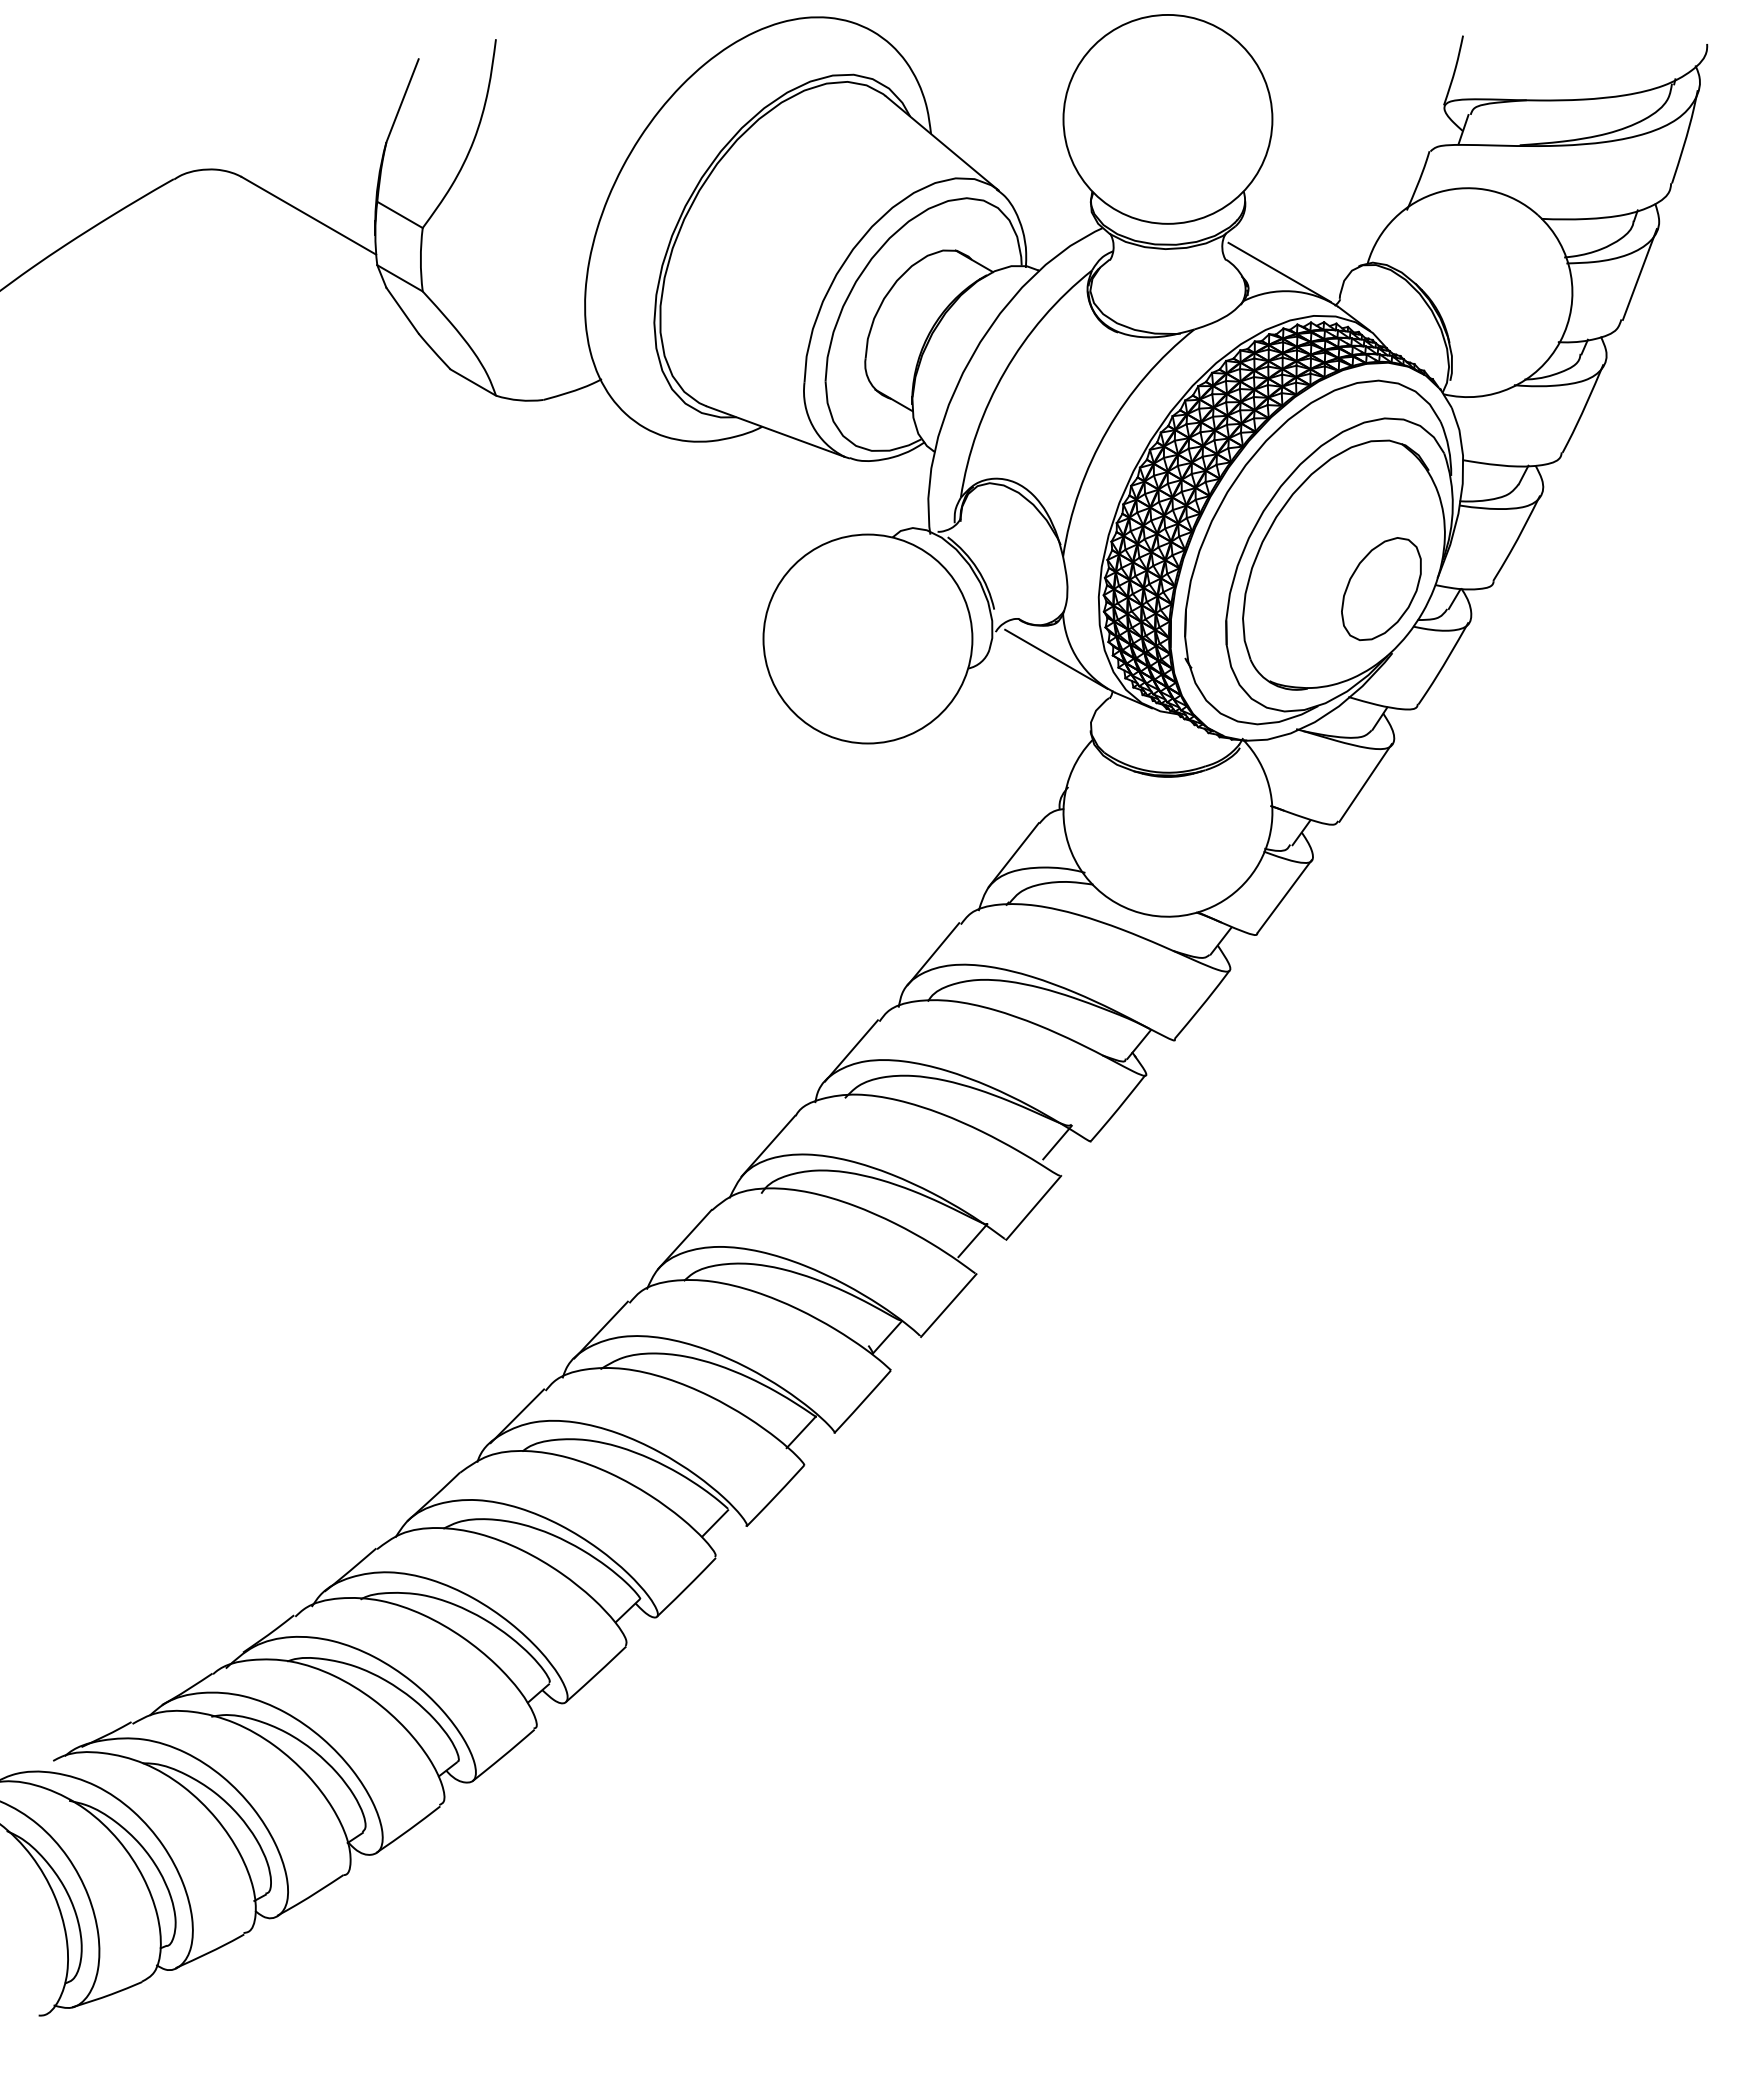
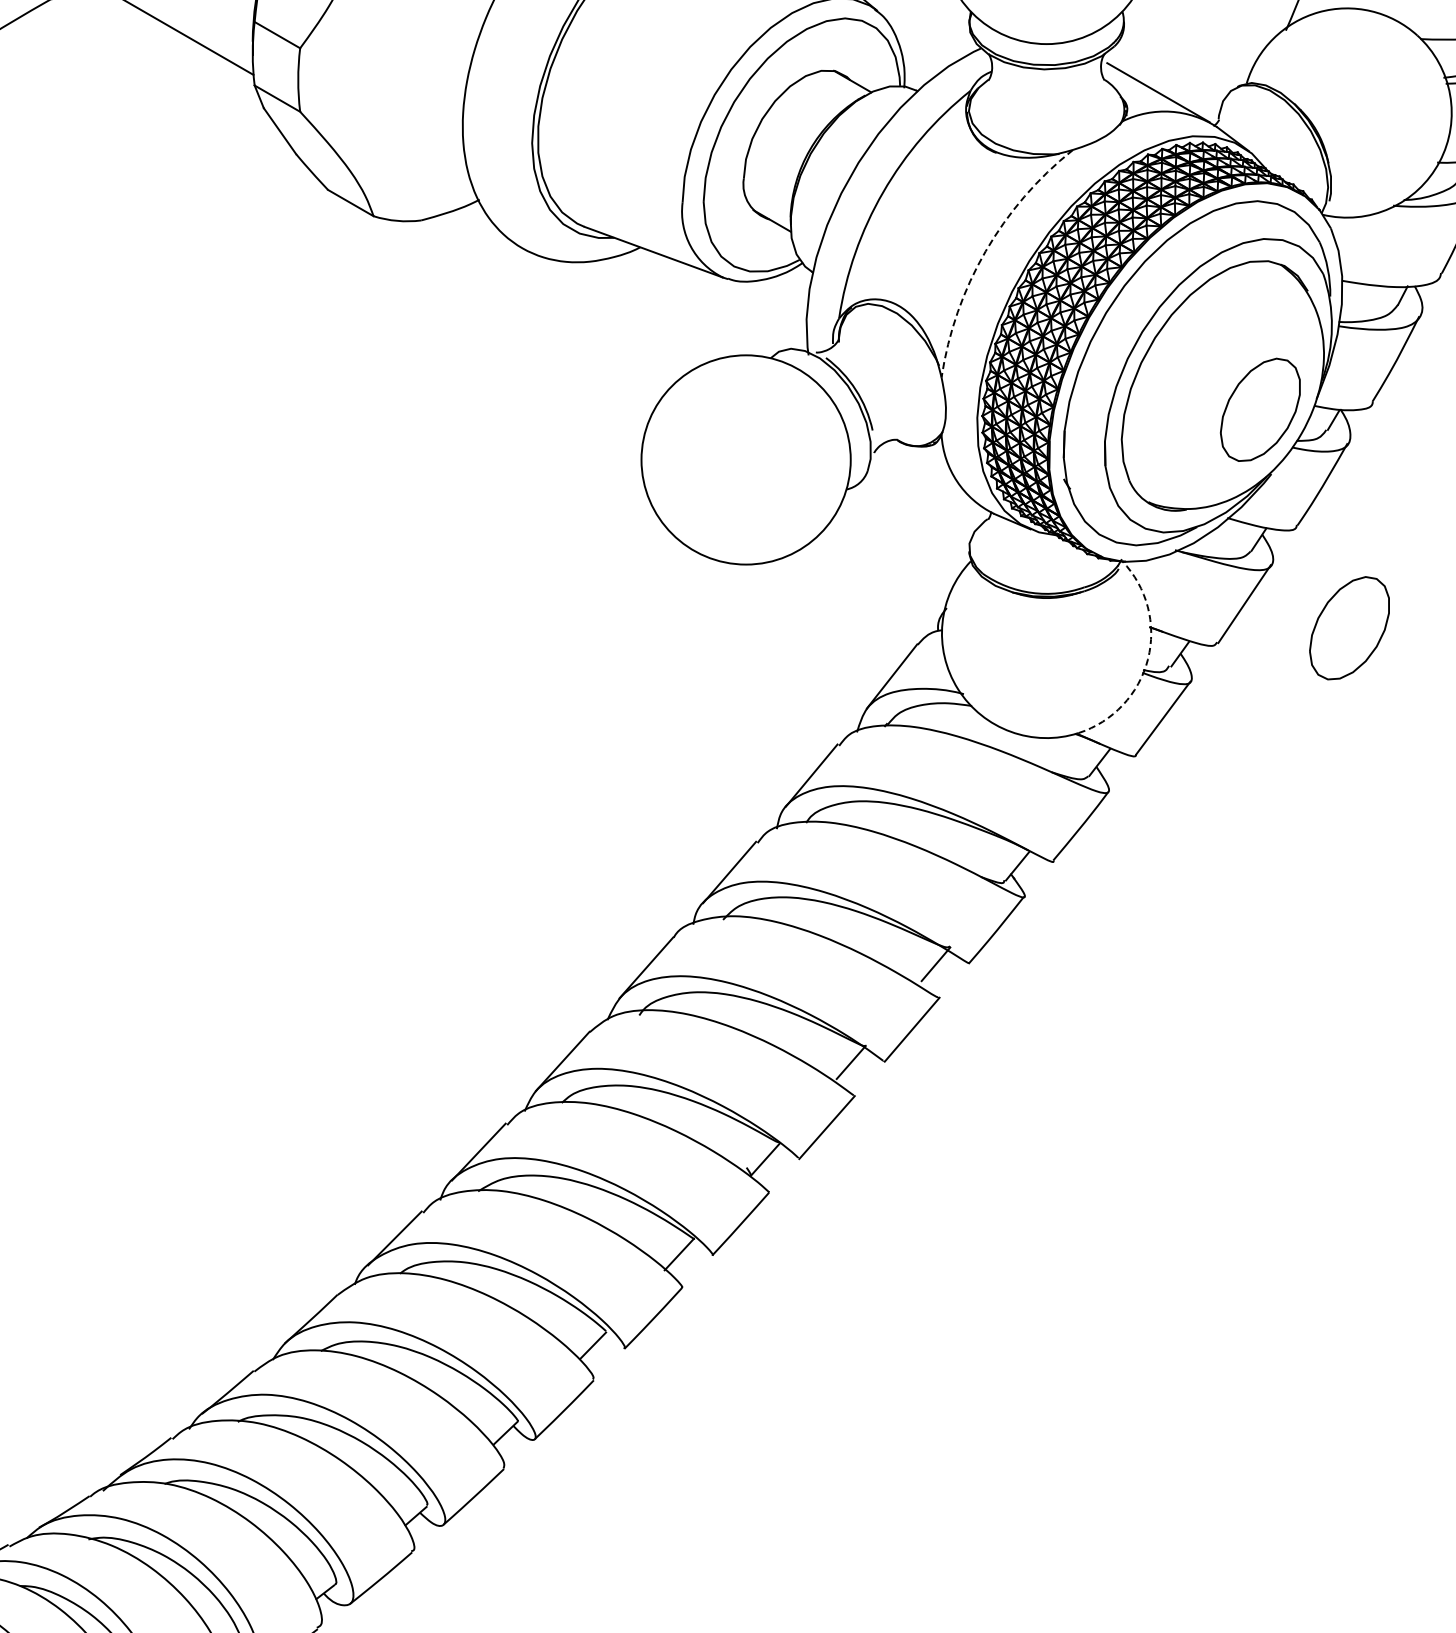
arc: (1107, 430) -> (986, 251), solid -> dashed
line: (1056, 658) -> (934, 479), removed
part: (1470, 807) -> (1349, 628), added
arc: (1269, 838) -> (1148, 659), solid -> dashed

